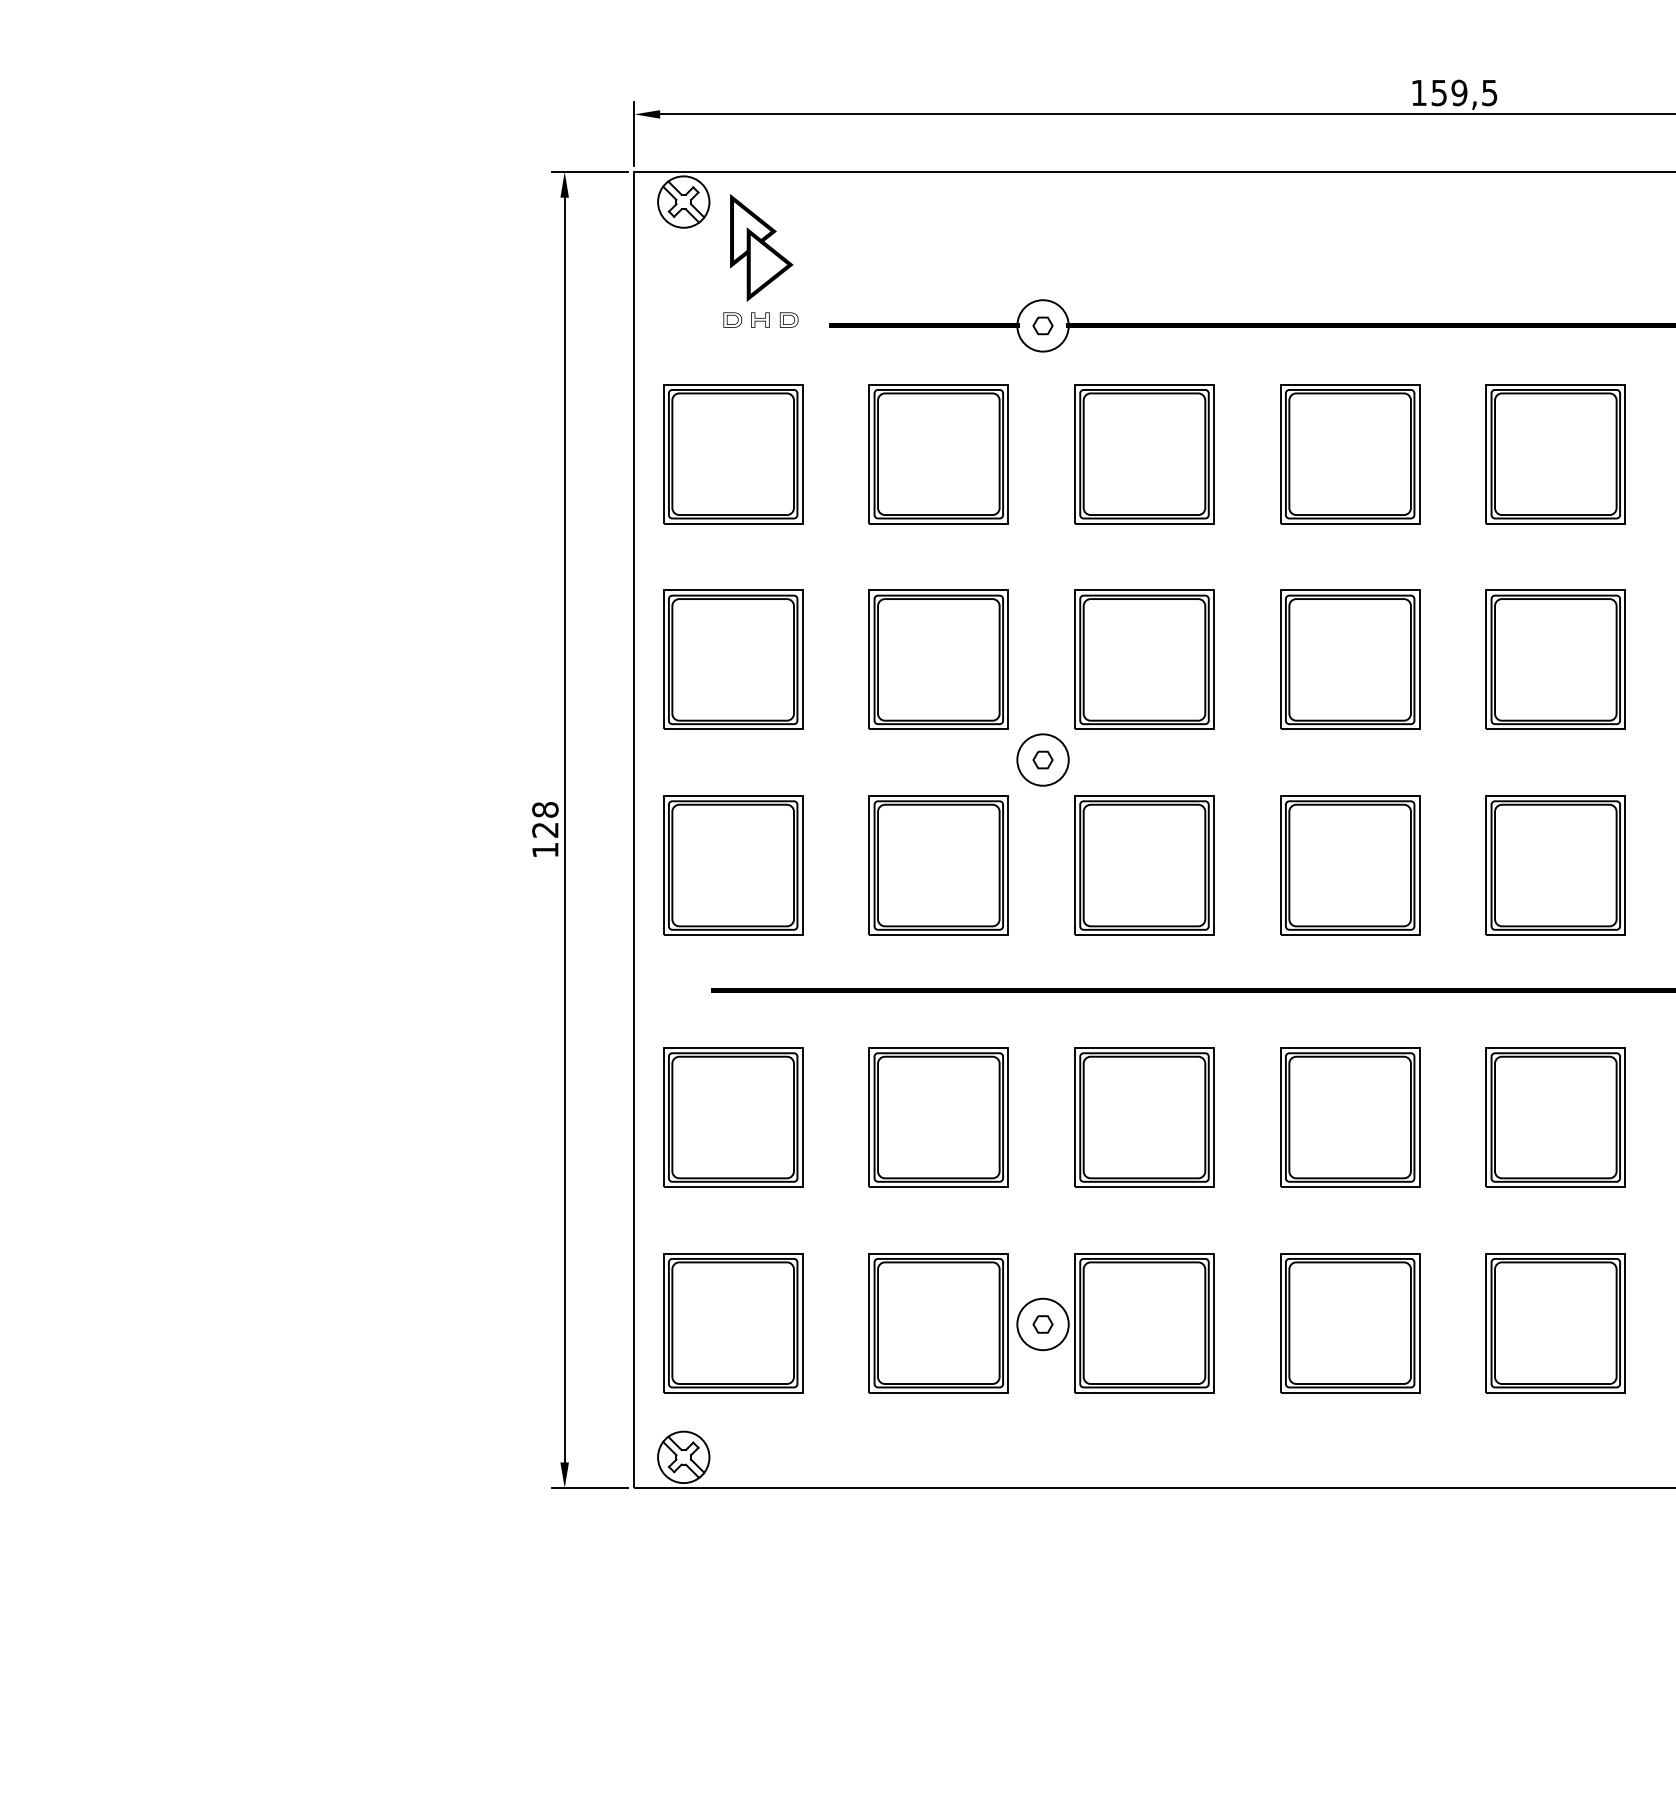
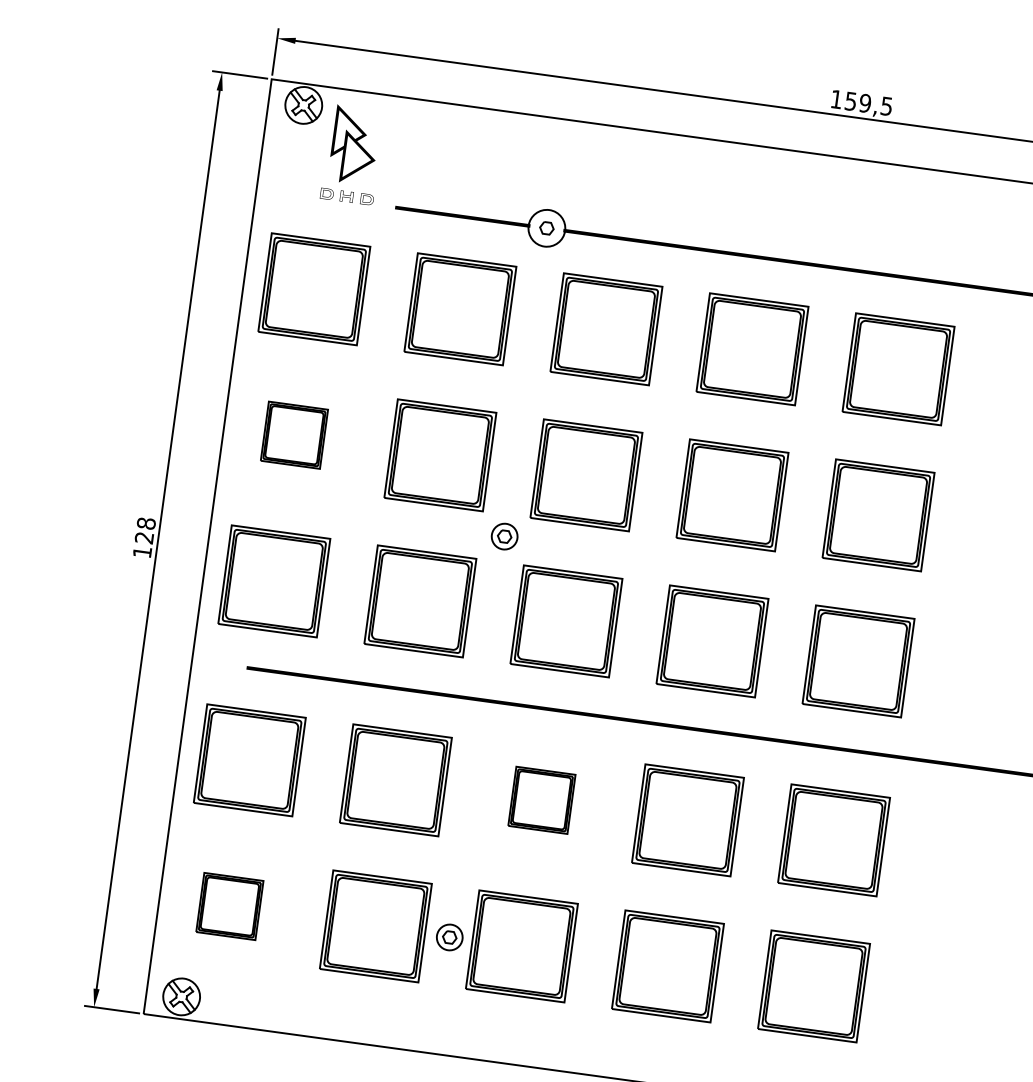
part: (733, 659) -> (294, 435), size x0.6
circle: (1042, 759) -> (504, 536), size x0.7
part: (1144, 1117) -> (541, 800), size x0.6
part: (733, 1323) -> (230, 906), size x0.6
circle: (1042, 1324) -> (449, 937), size x0.7

